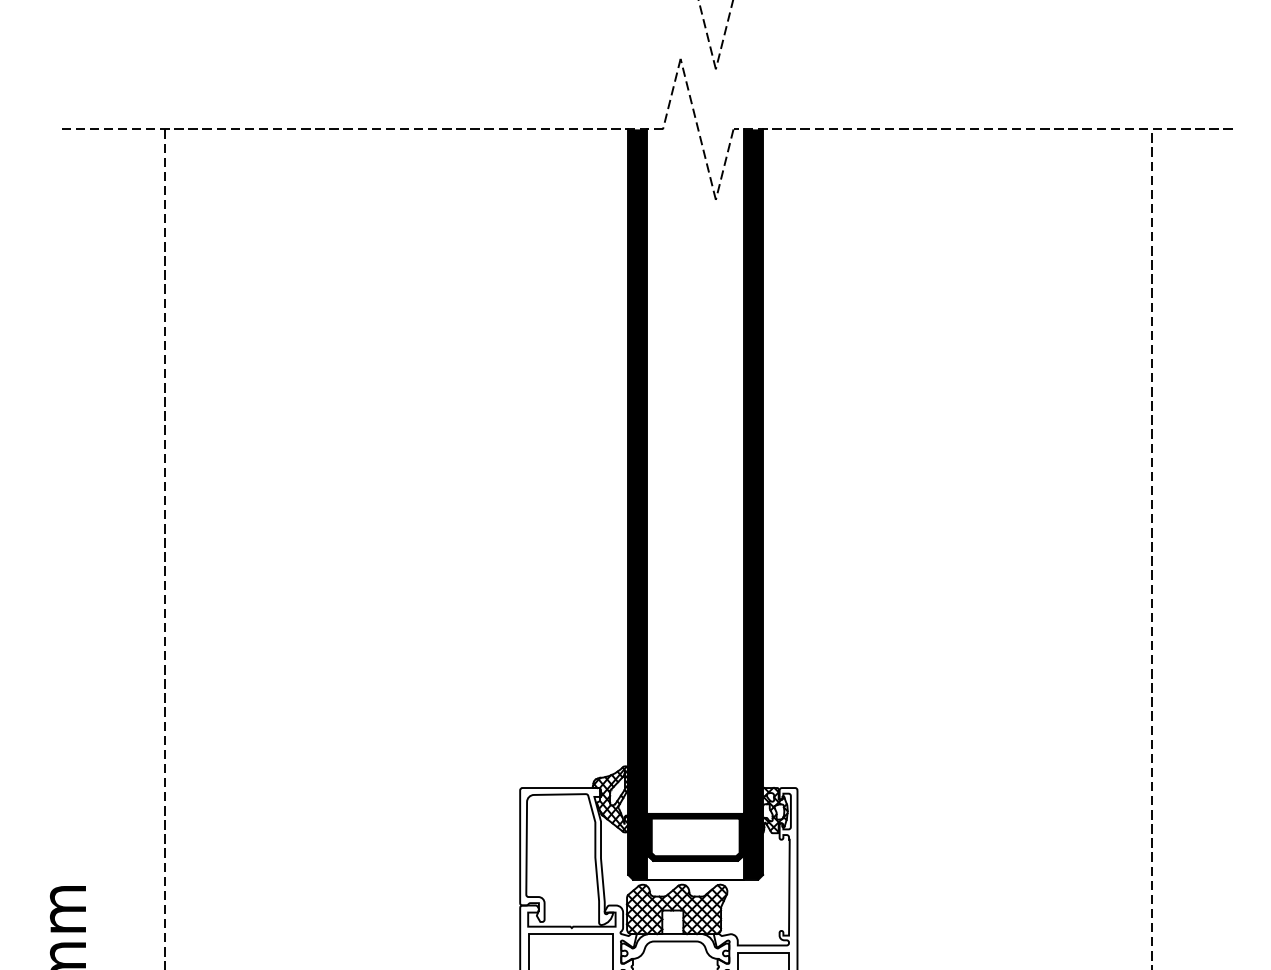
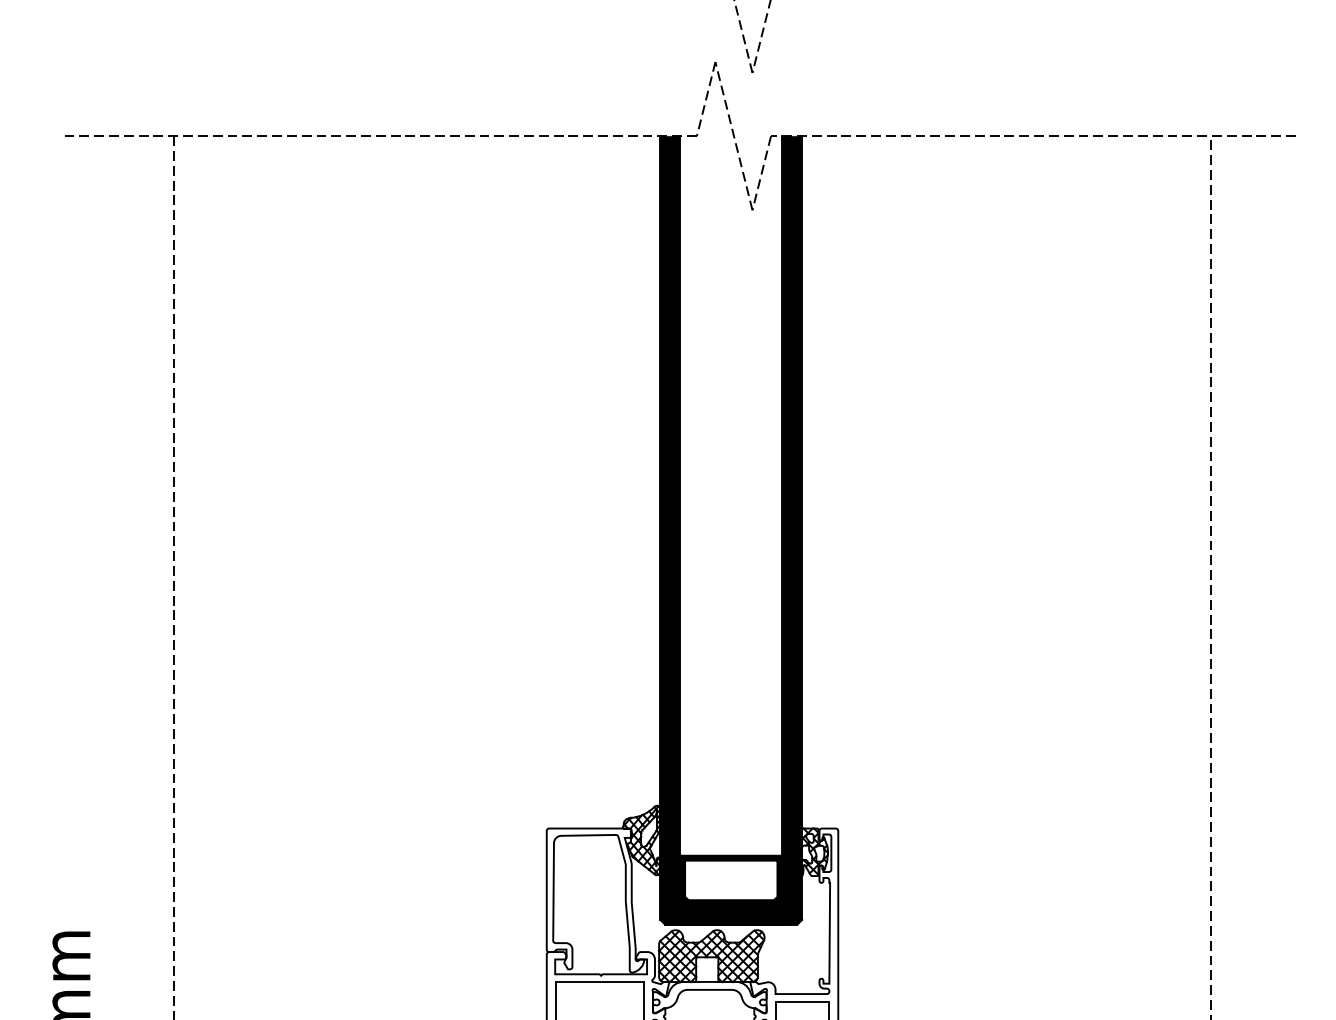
fill: (695, 867) -> (731, 912), added

